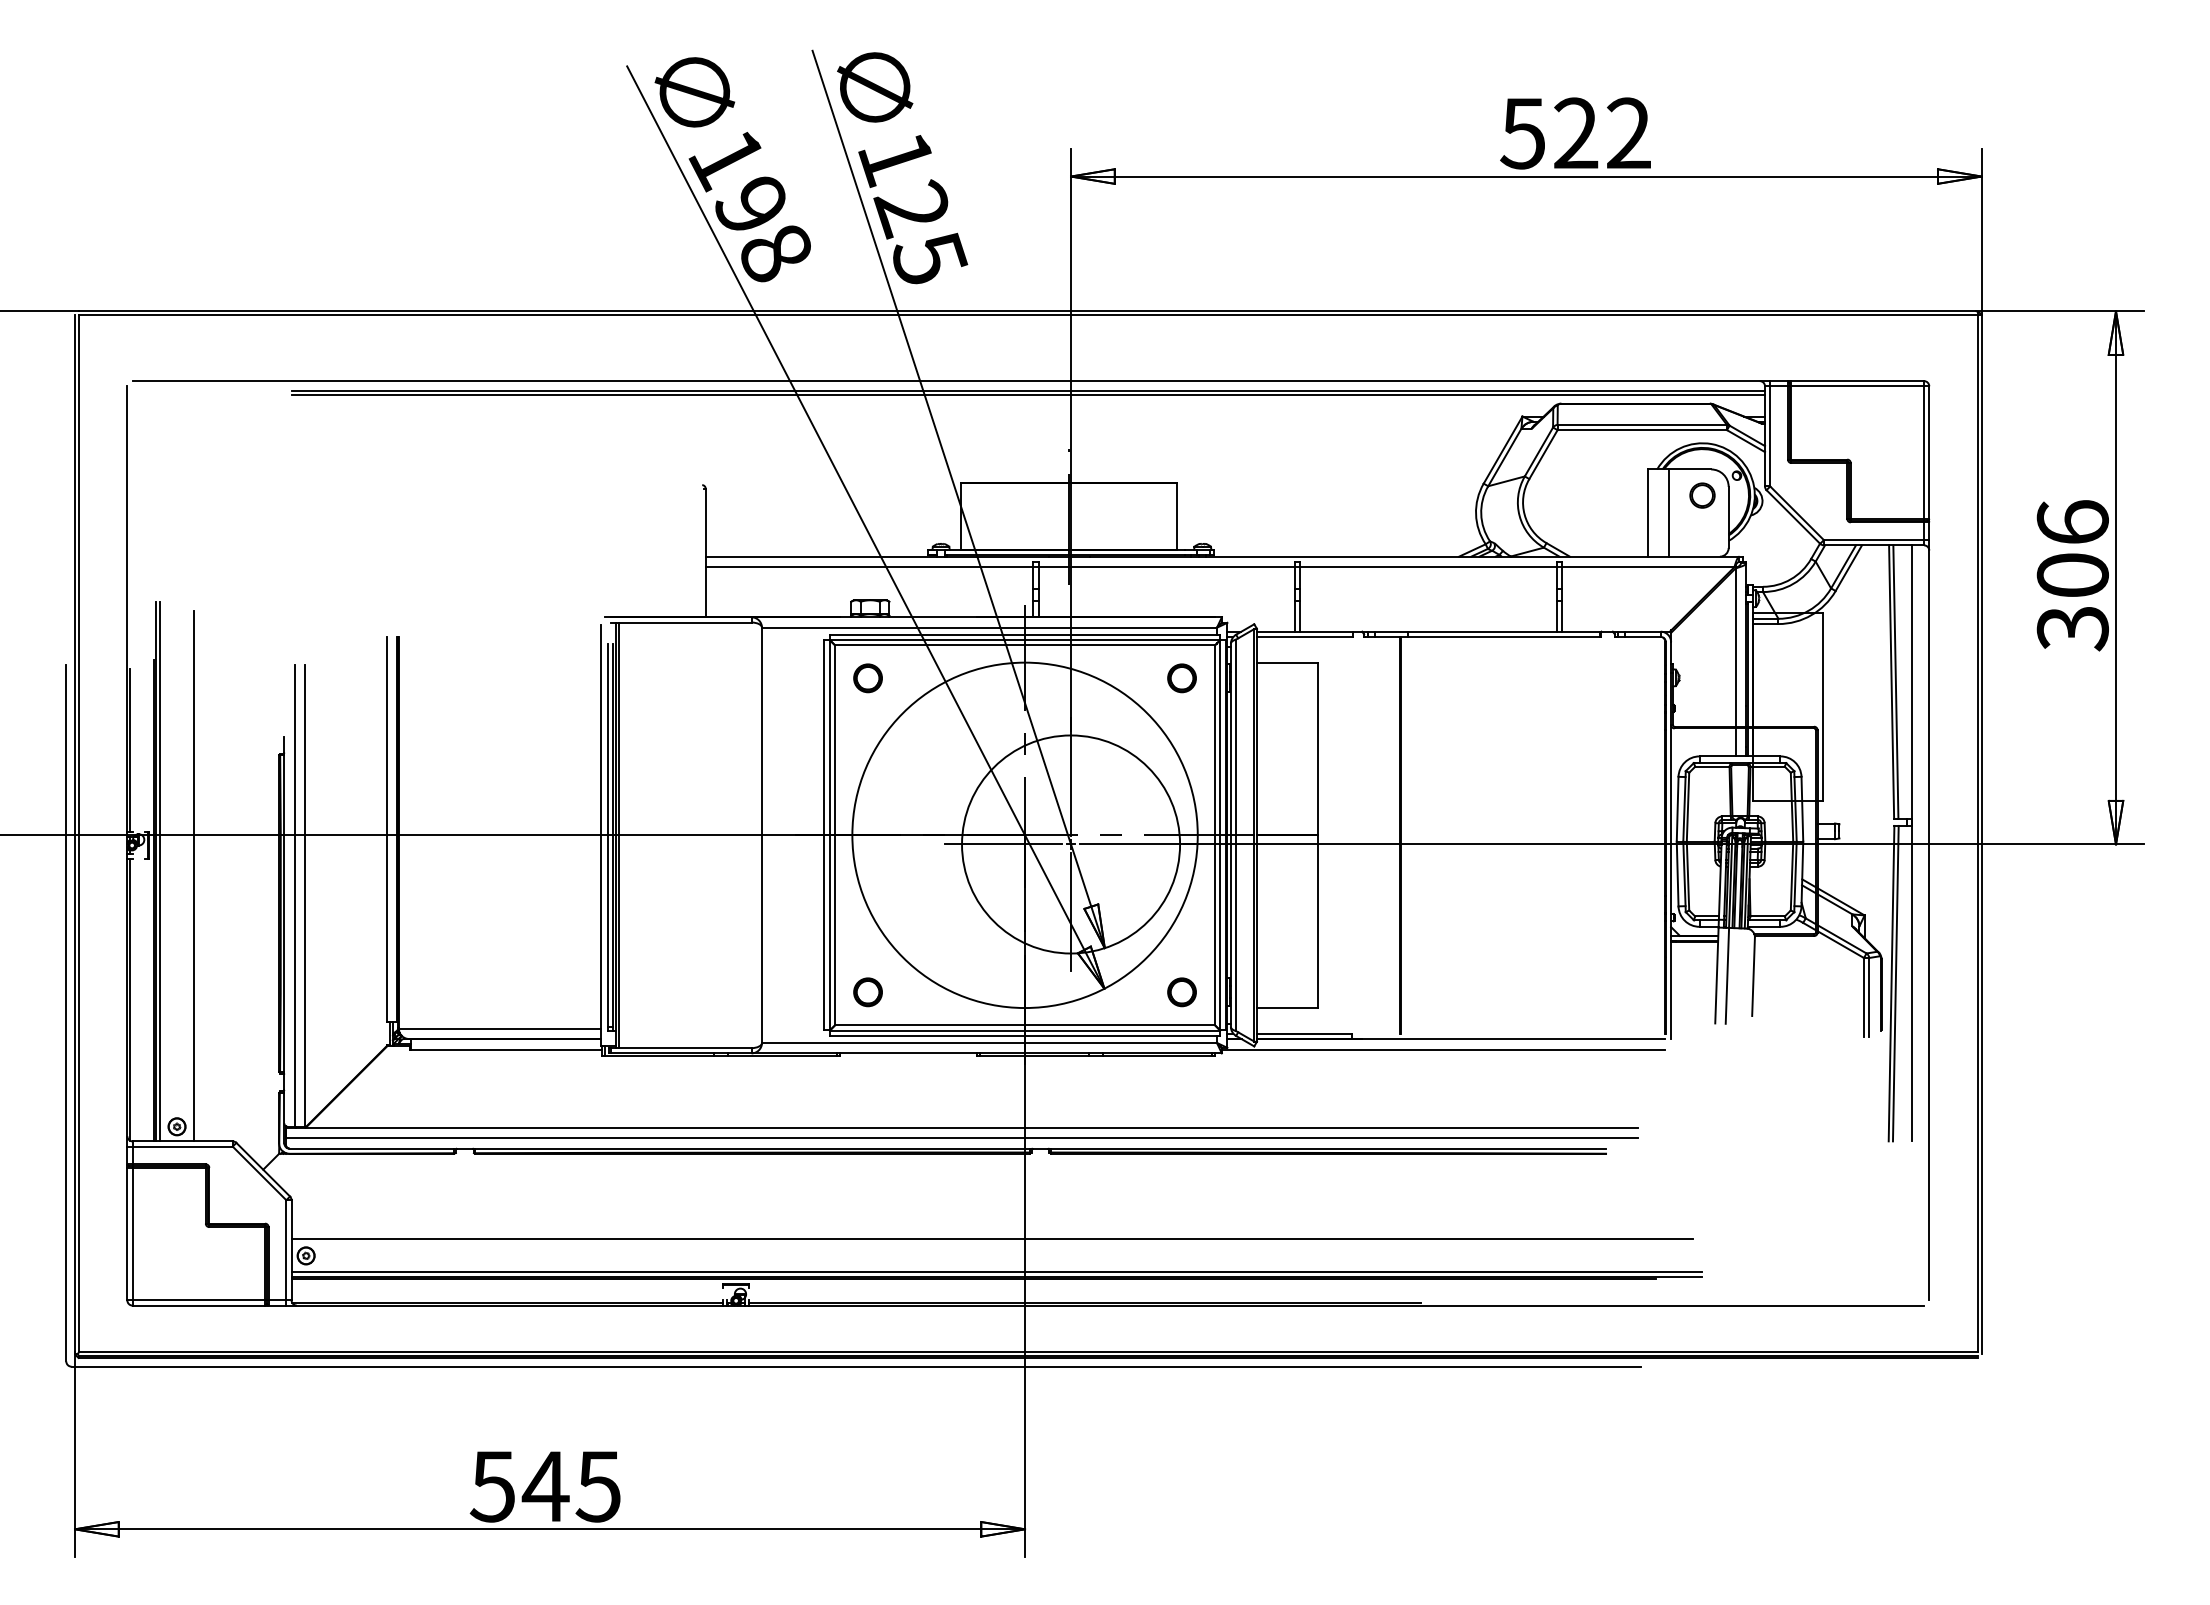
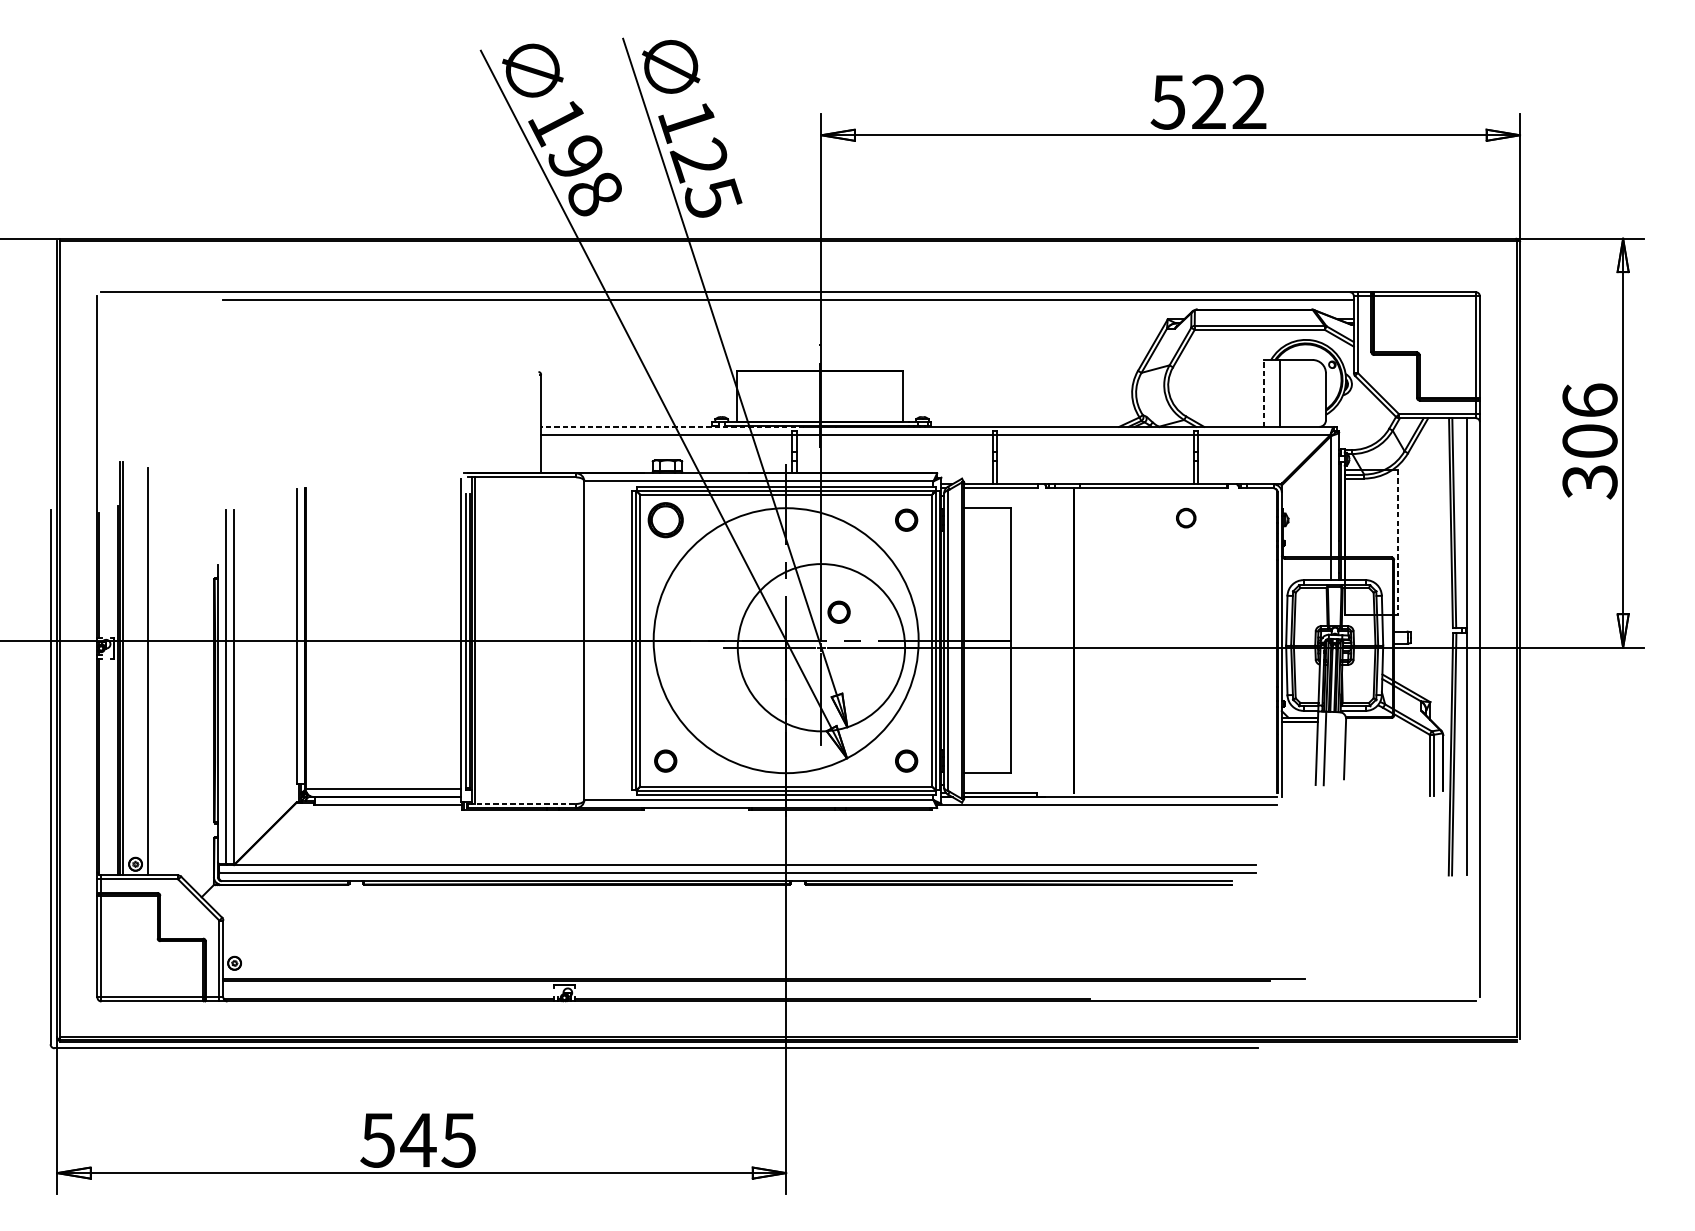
line: (1028, 395) -> (788, 303), removed
part: (1702, 495) -> (1186, 518), moved
line: (1648, 513) -> (1264, 393), solid -> dashed
line: (877, 556) -> (672, 426), solid -> dashed
part: (867, 678) -> (665, 520), size x1.6
line: (1822, 707) -> (1397, 542), solid -> dashed
part: (1093, 798) -> (838, 612), added
line: (681, 1048) -> (522, 804), solid -> dashed
line: (991, 1239) -> (760, 950), removed
line: (996, 1272) -> (764, 976), removed

